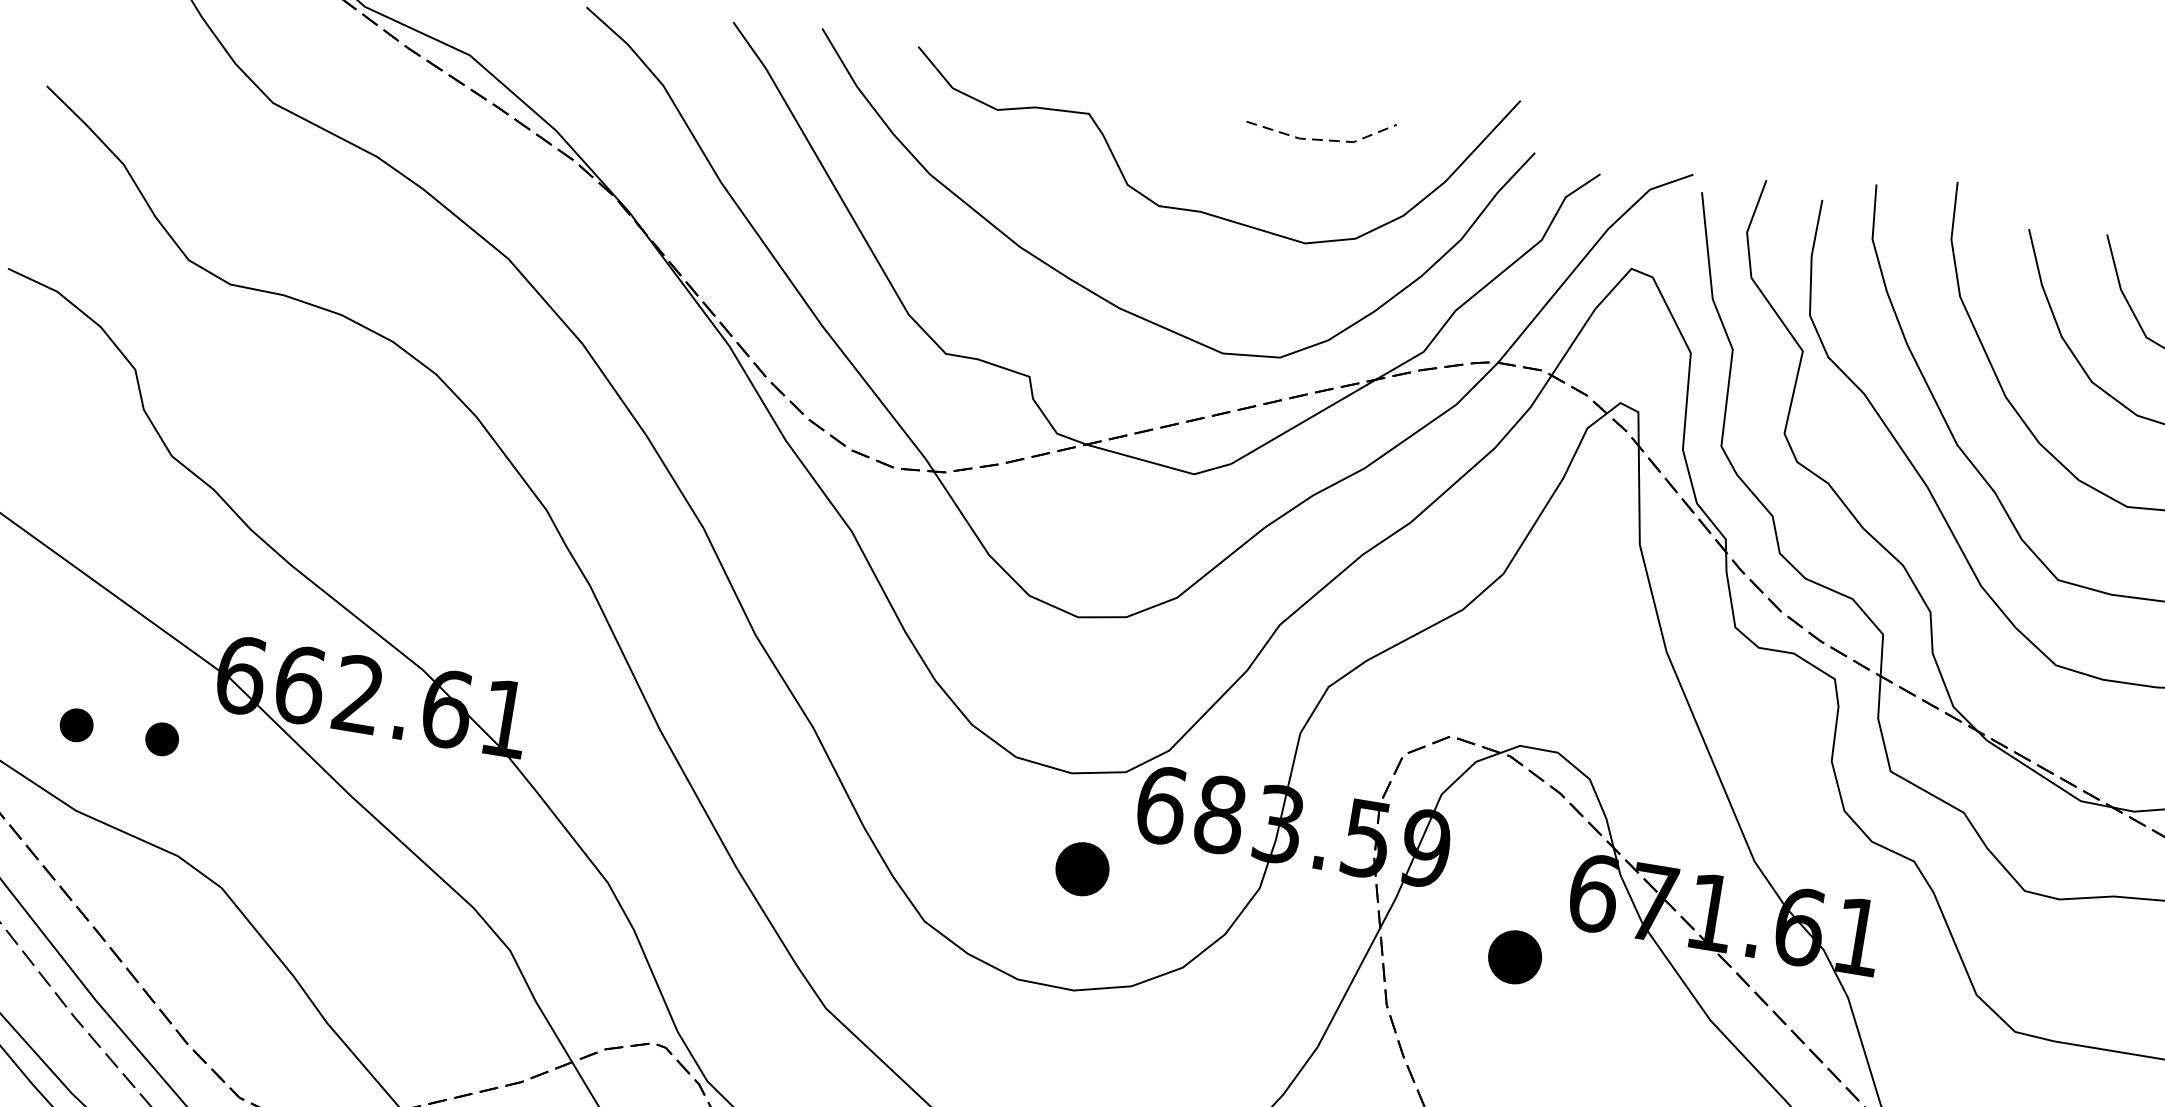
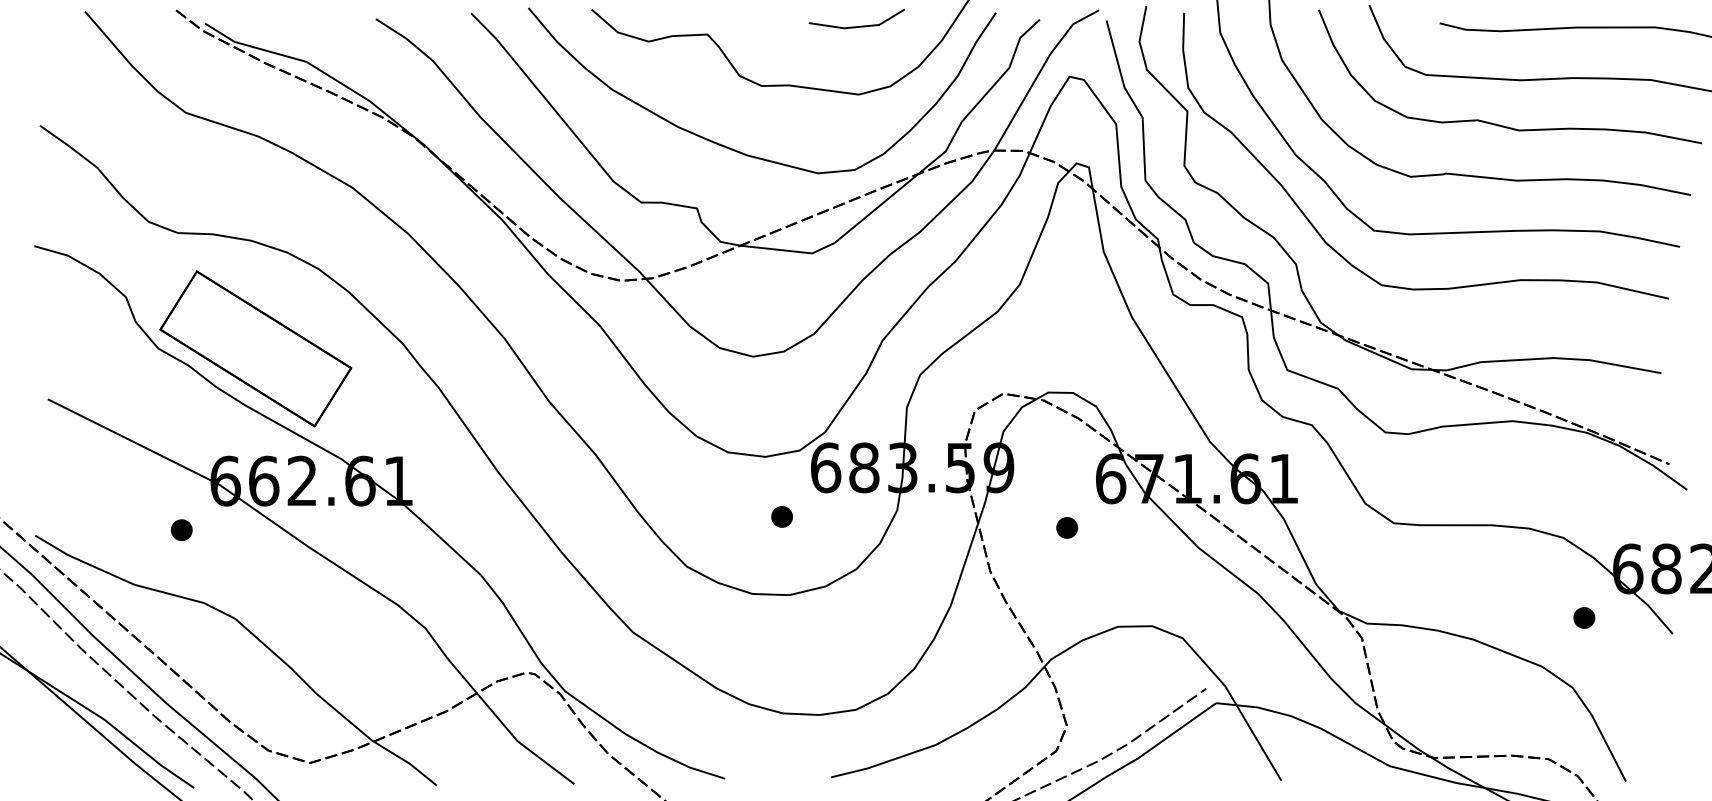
line: (1323, 139) -> (859, 26), dashed -> solid
part: (320, 480) -> (255, 348), added
part: (76, 724) -> (125, 529), removed
part: (1081, 868) -> (781, 516), size x0.62
part: (1514, 956) -> (1066, 527), size x0.62

